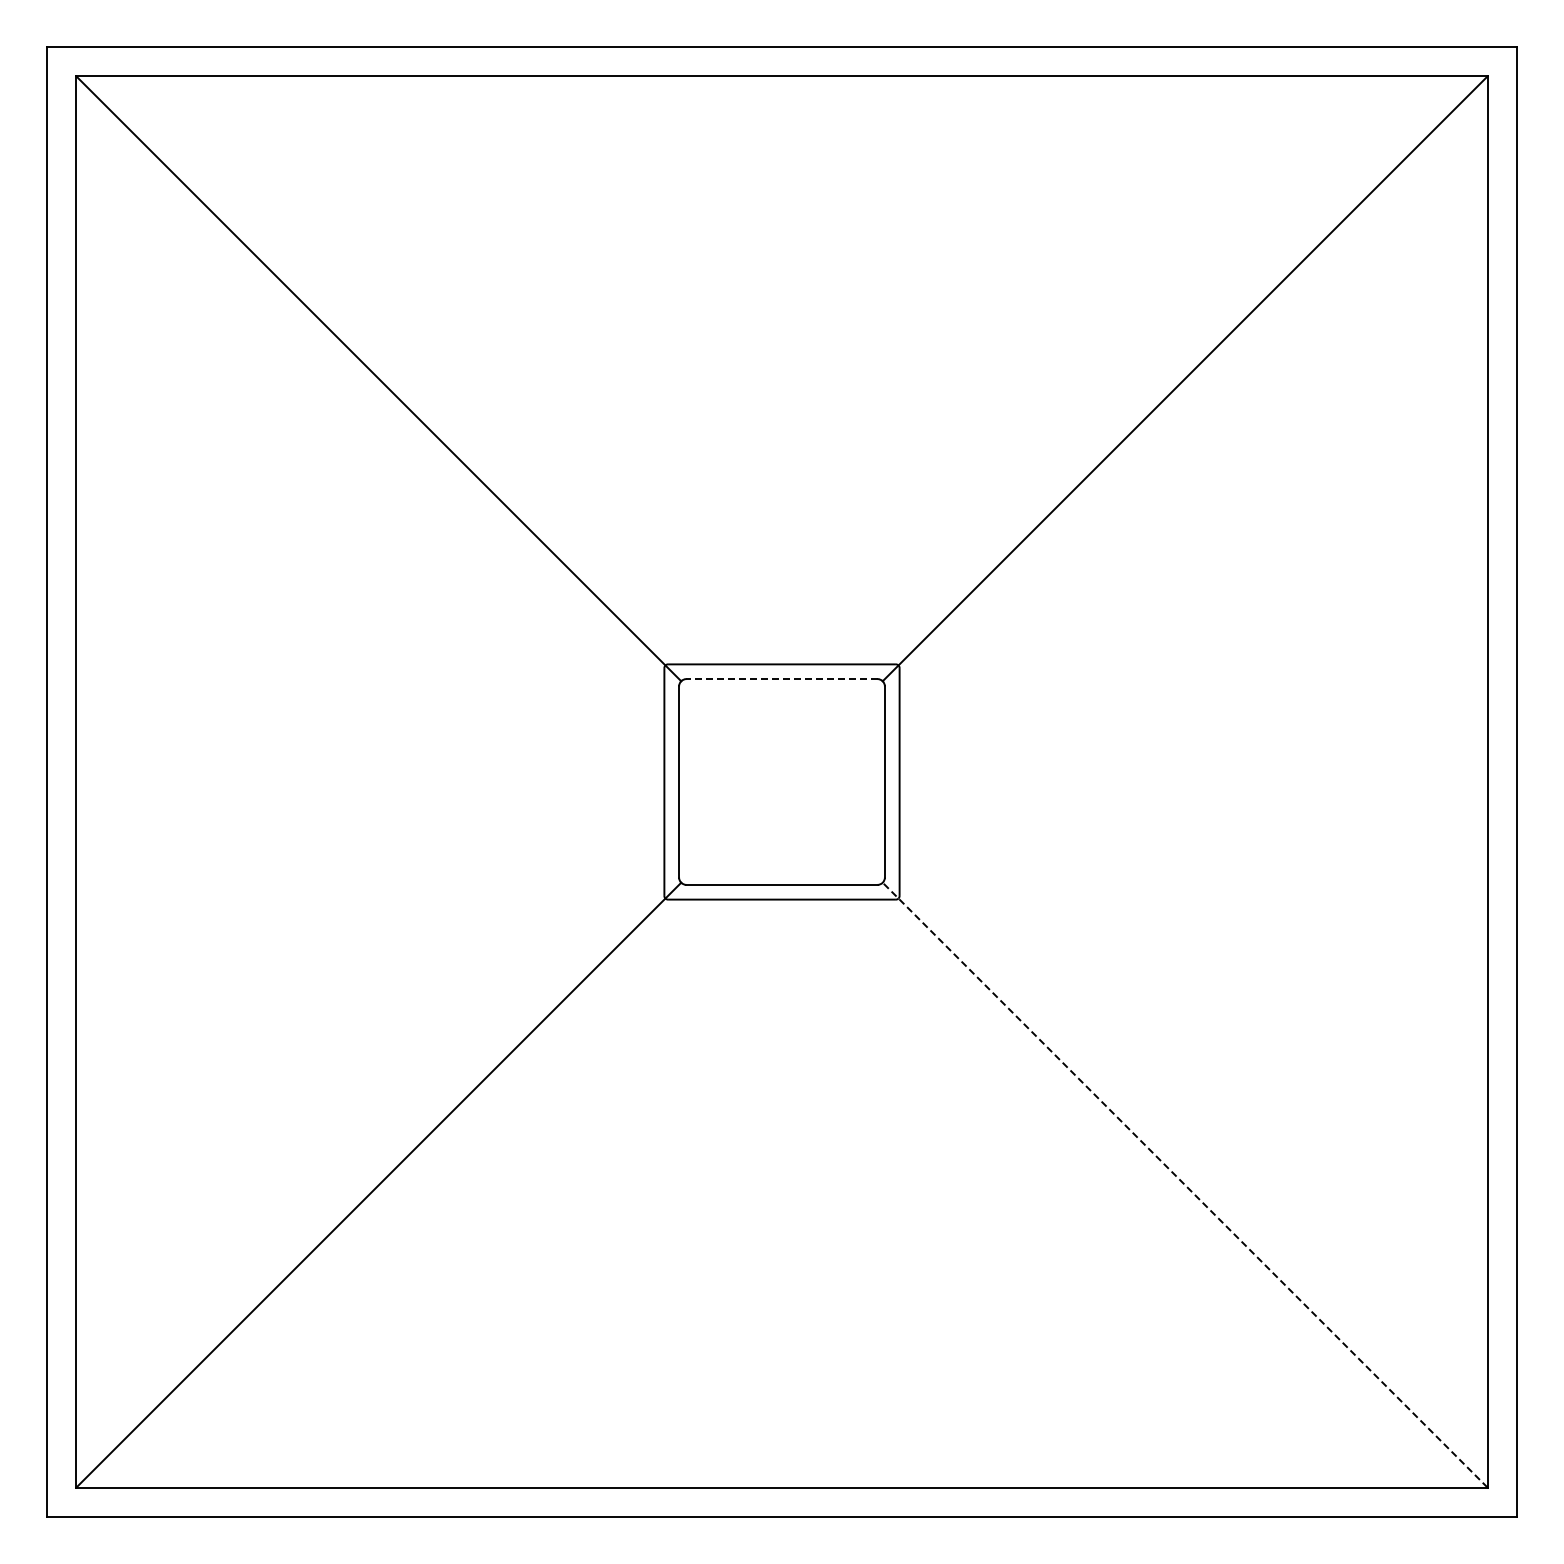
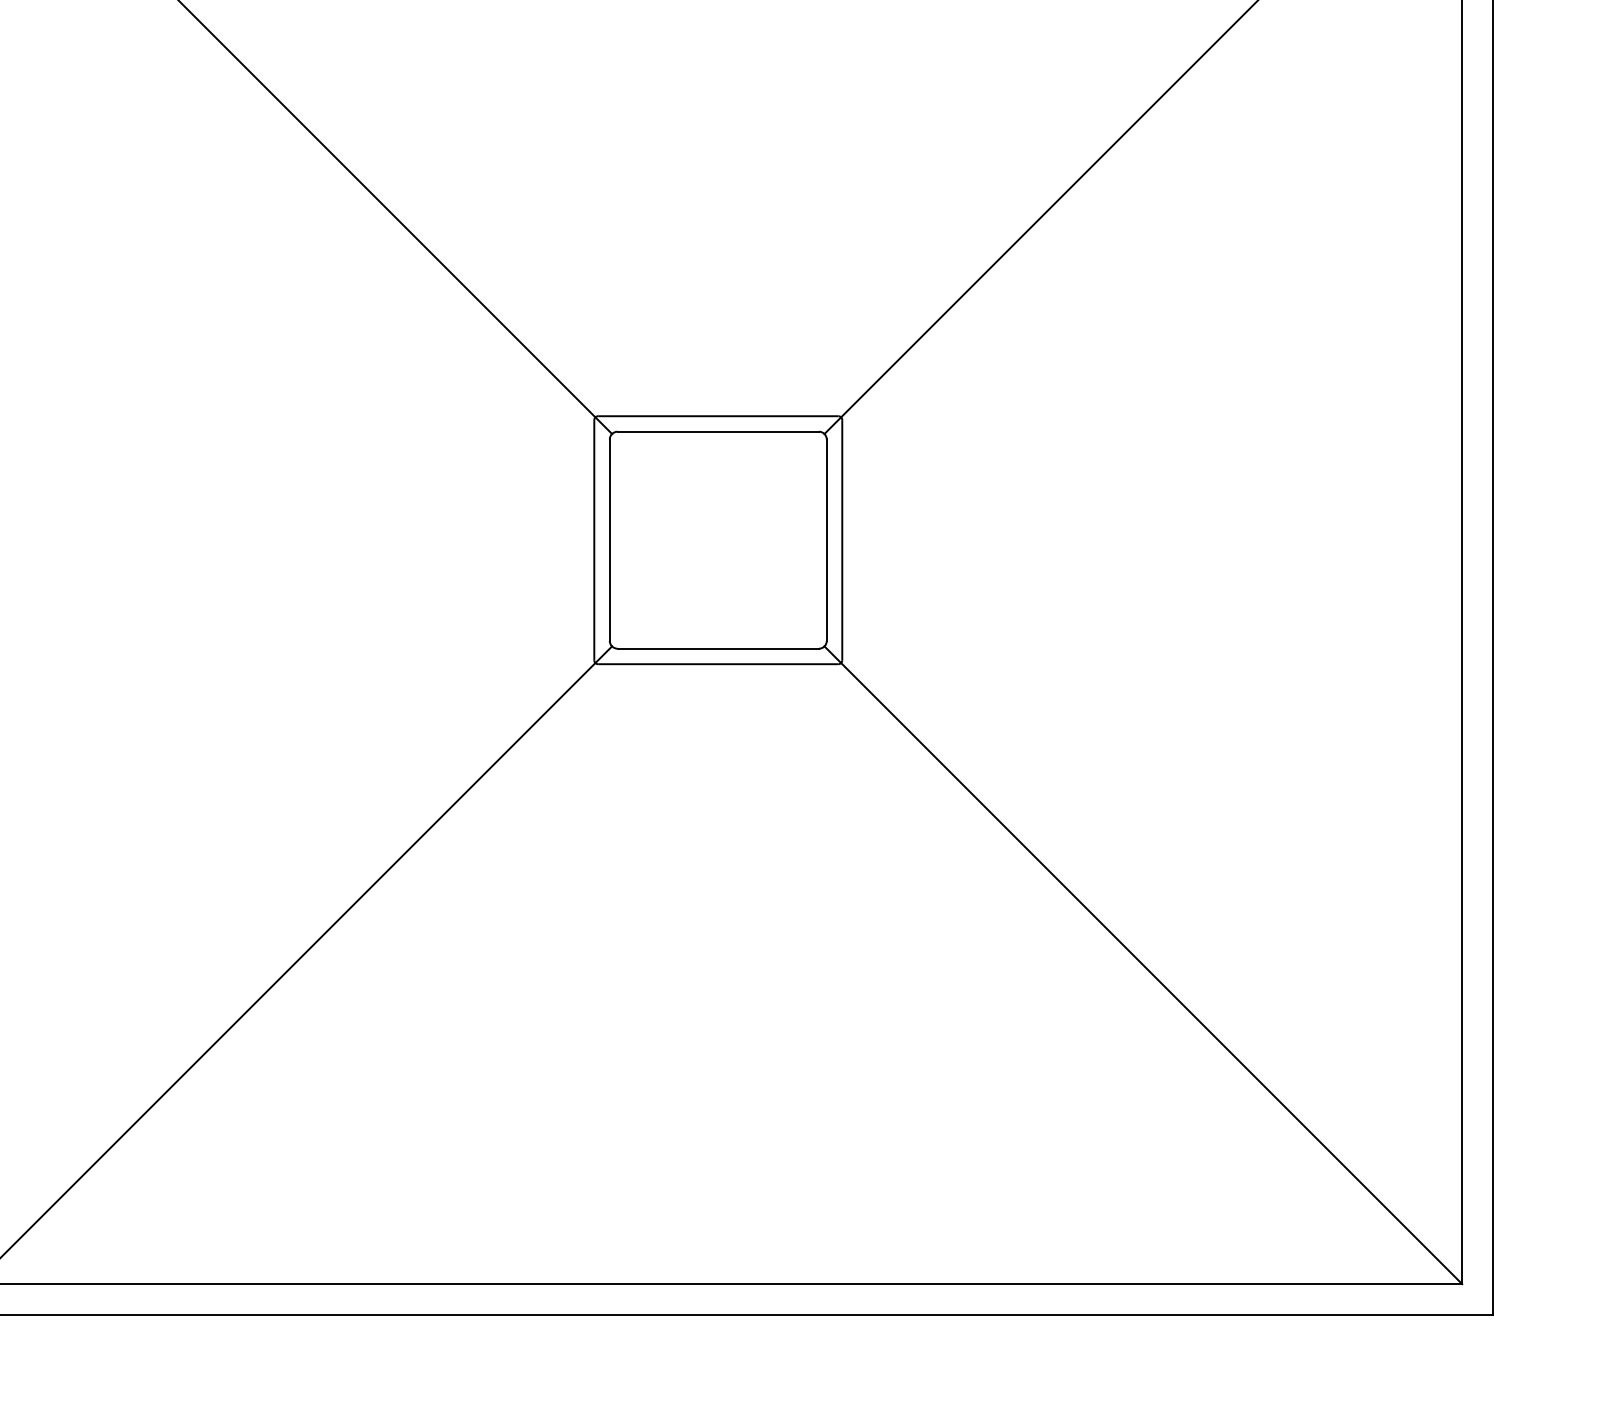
line: (782, 679) -> (718, 432), dashed -> solid
line: (1185, 1185) -> (1143, 965), dashed -> solid

